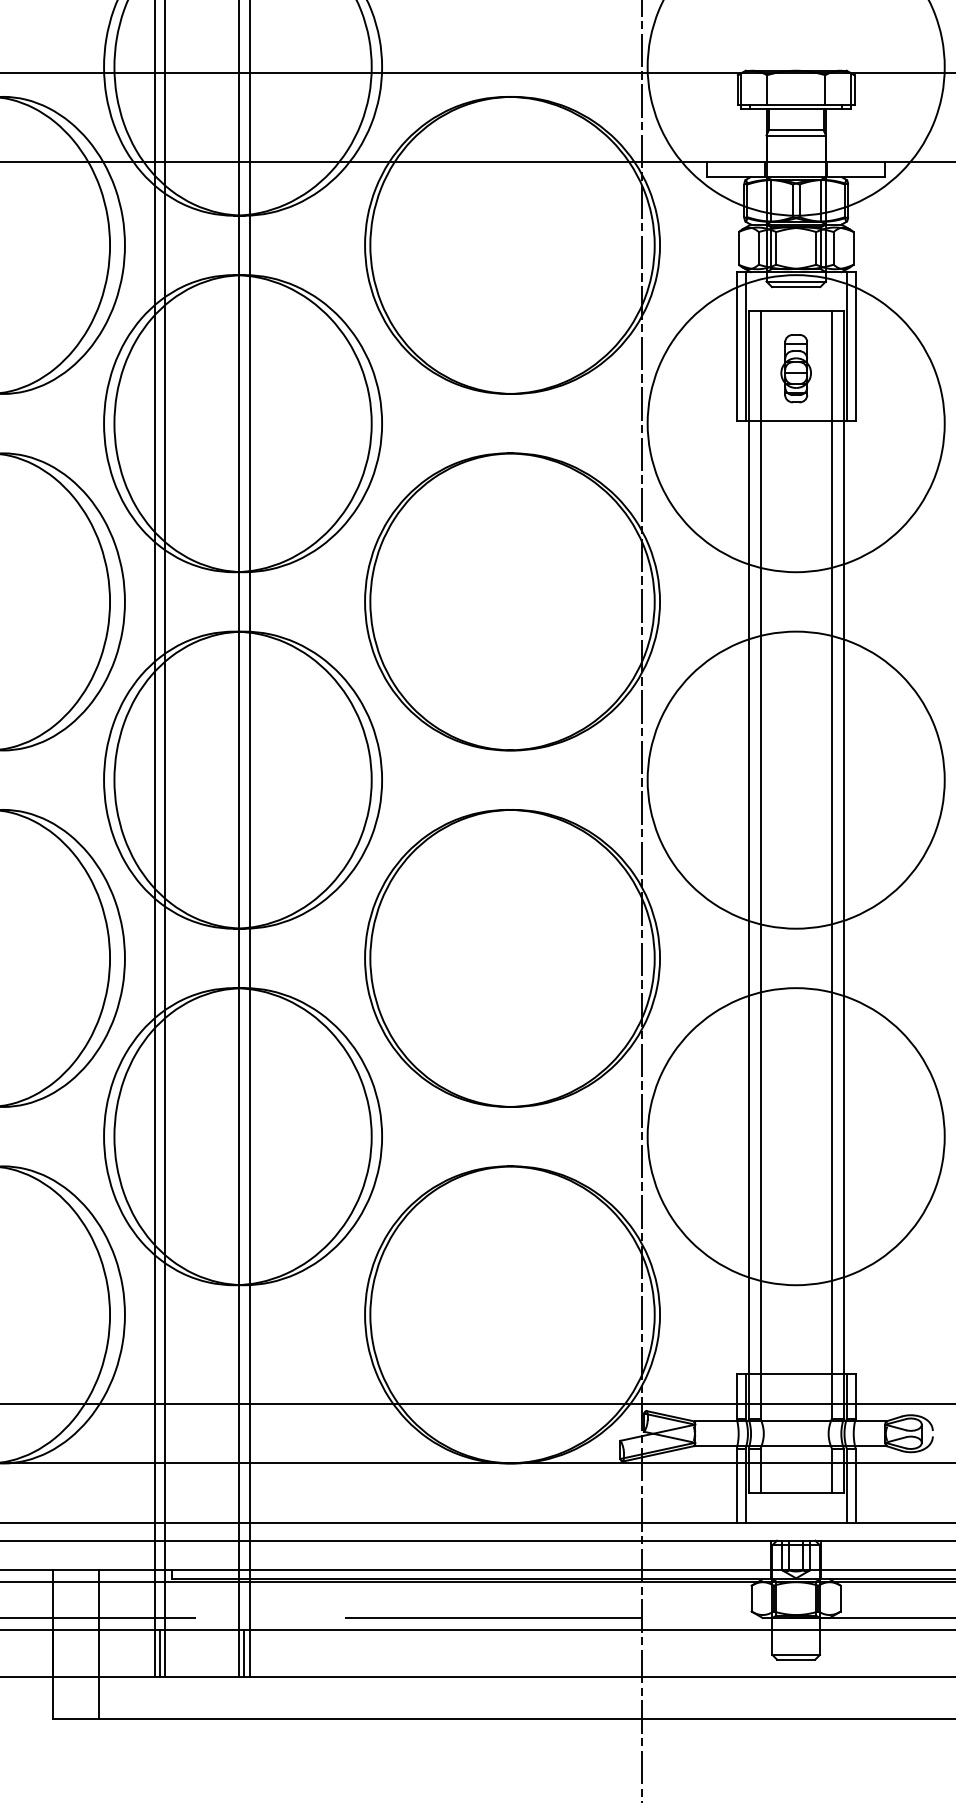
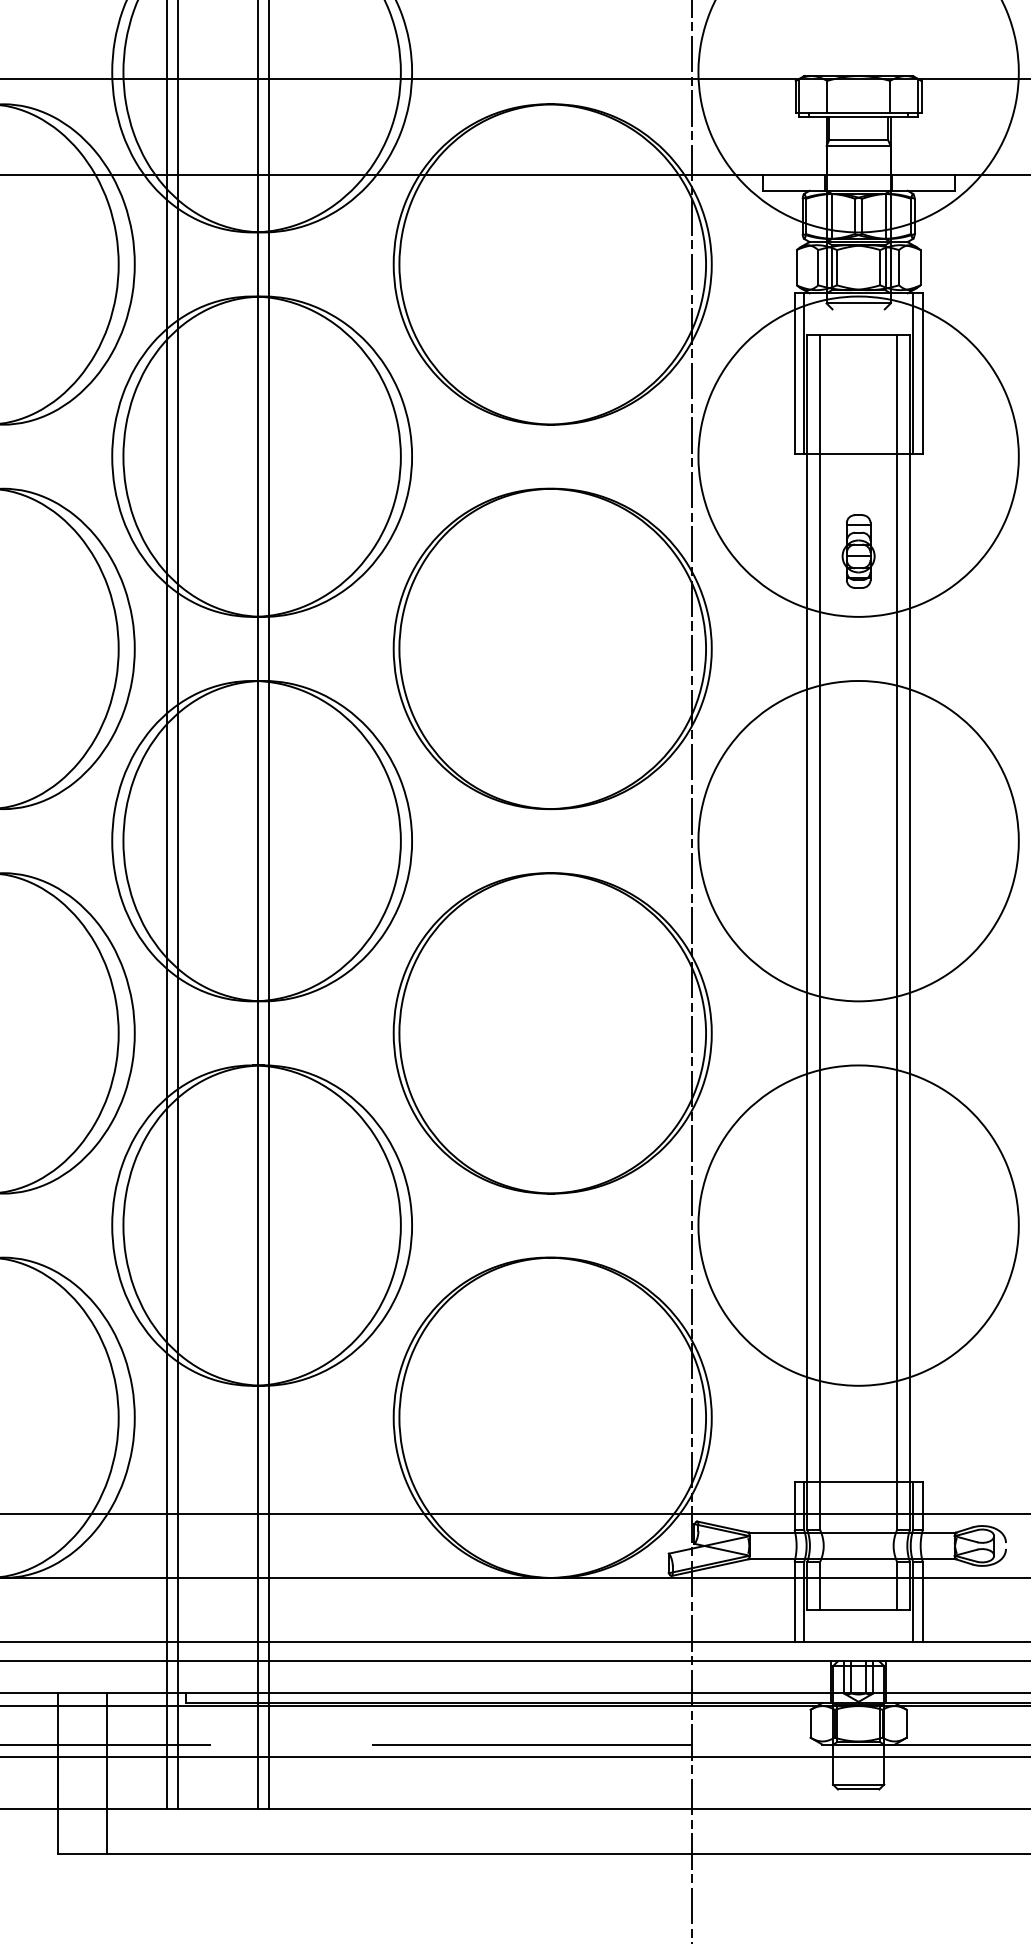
line: (795, 287) -> (857, 309), removed
part: (795, 368) -> (857, 551), moved
line: (160, 1653) -> (173, 1782), removed
line: (243, 1653) -> (262, 1782), removed

